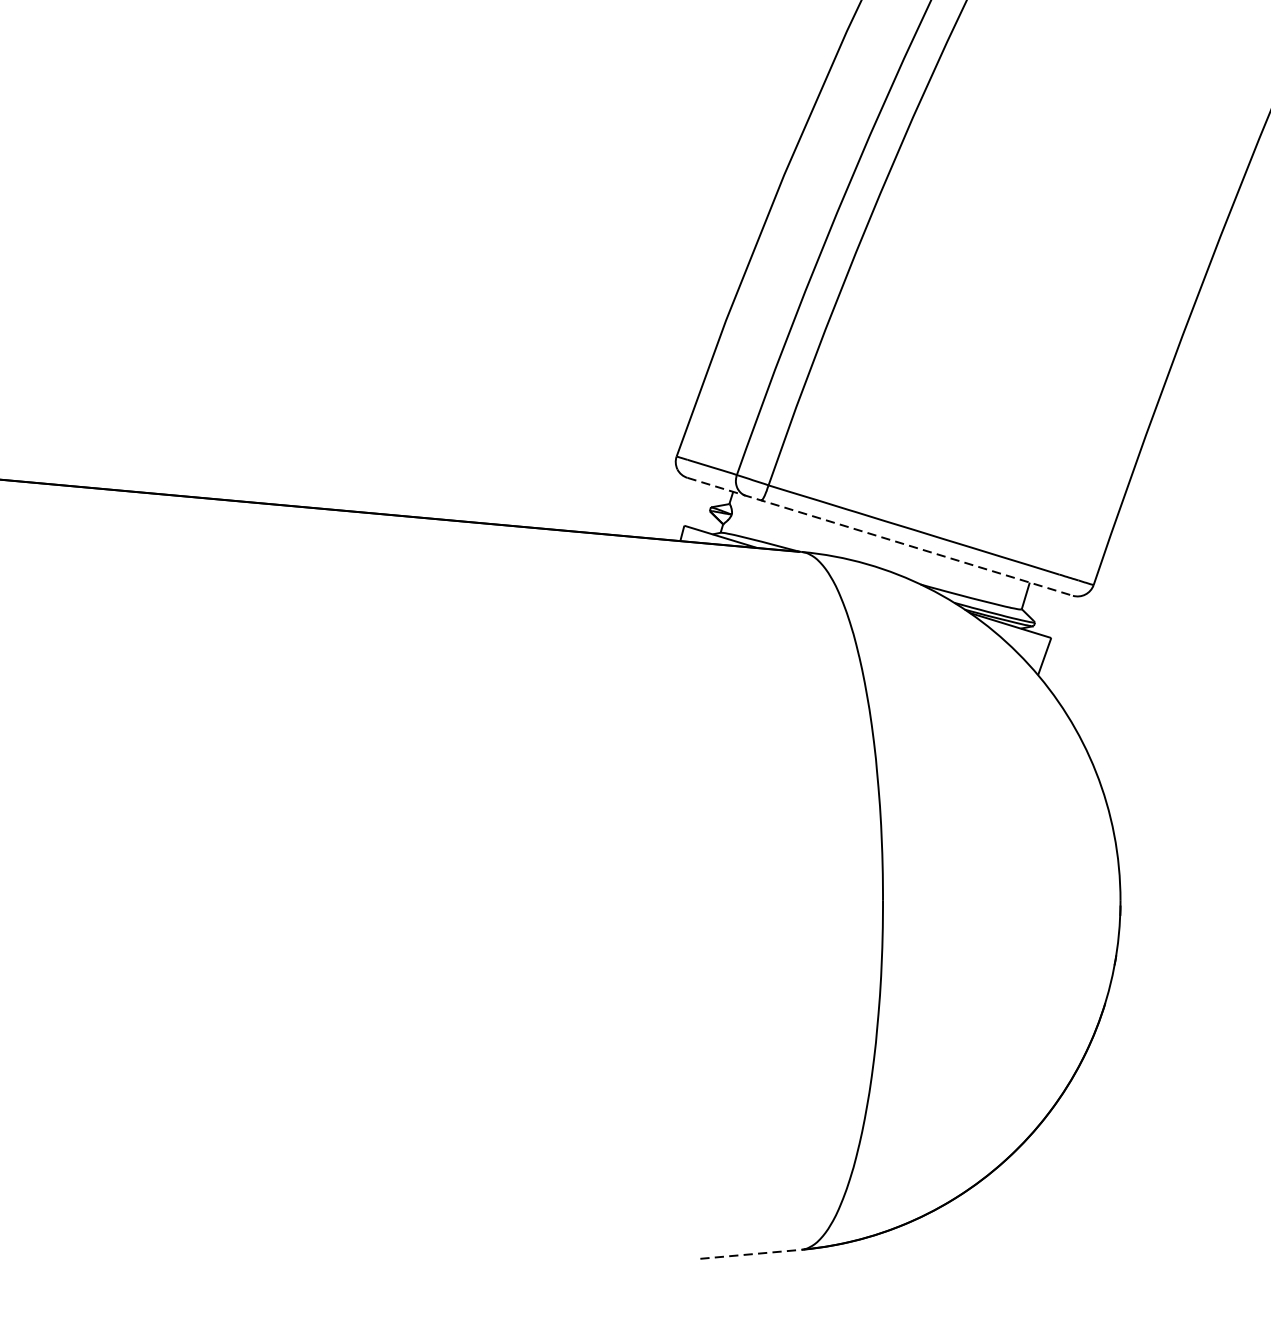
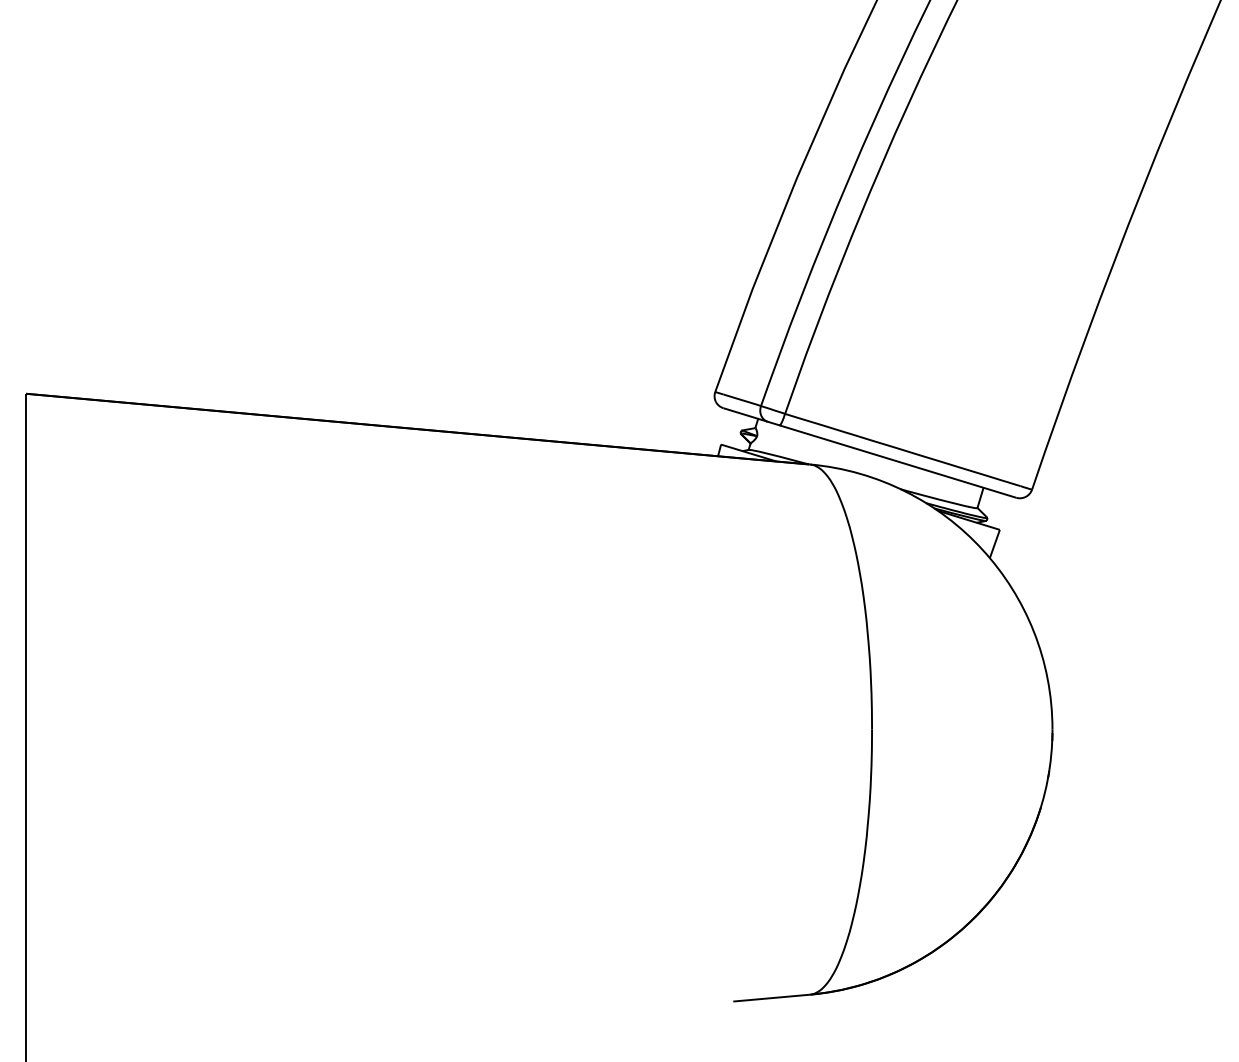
line: (880, 537) -> (870, 453), dashed -> solid
line: (750, 1254) -> (771, 998), dashed -> solid

